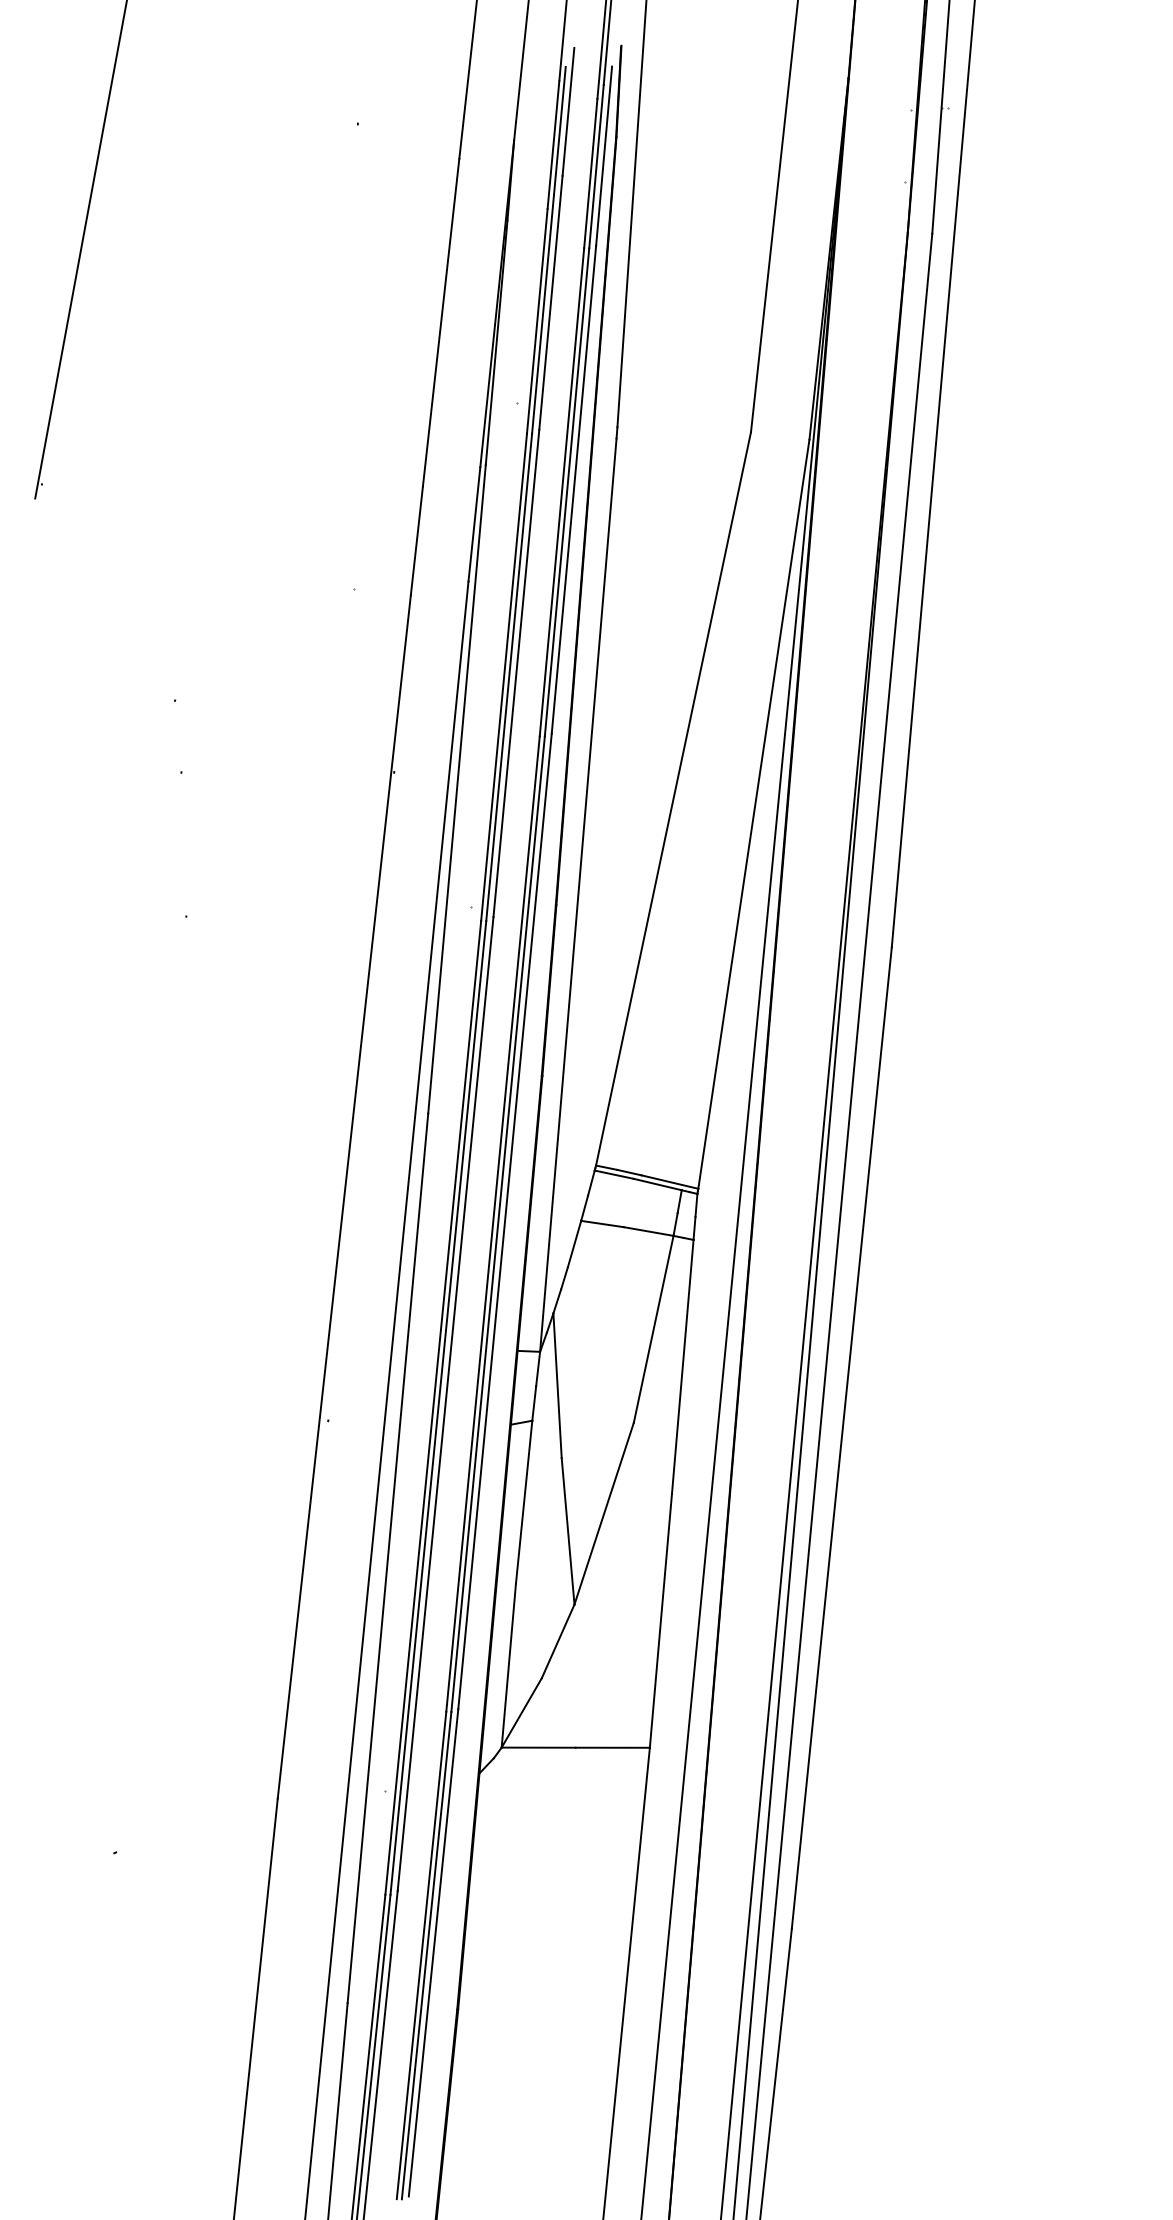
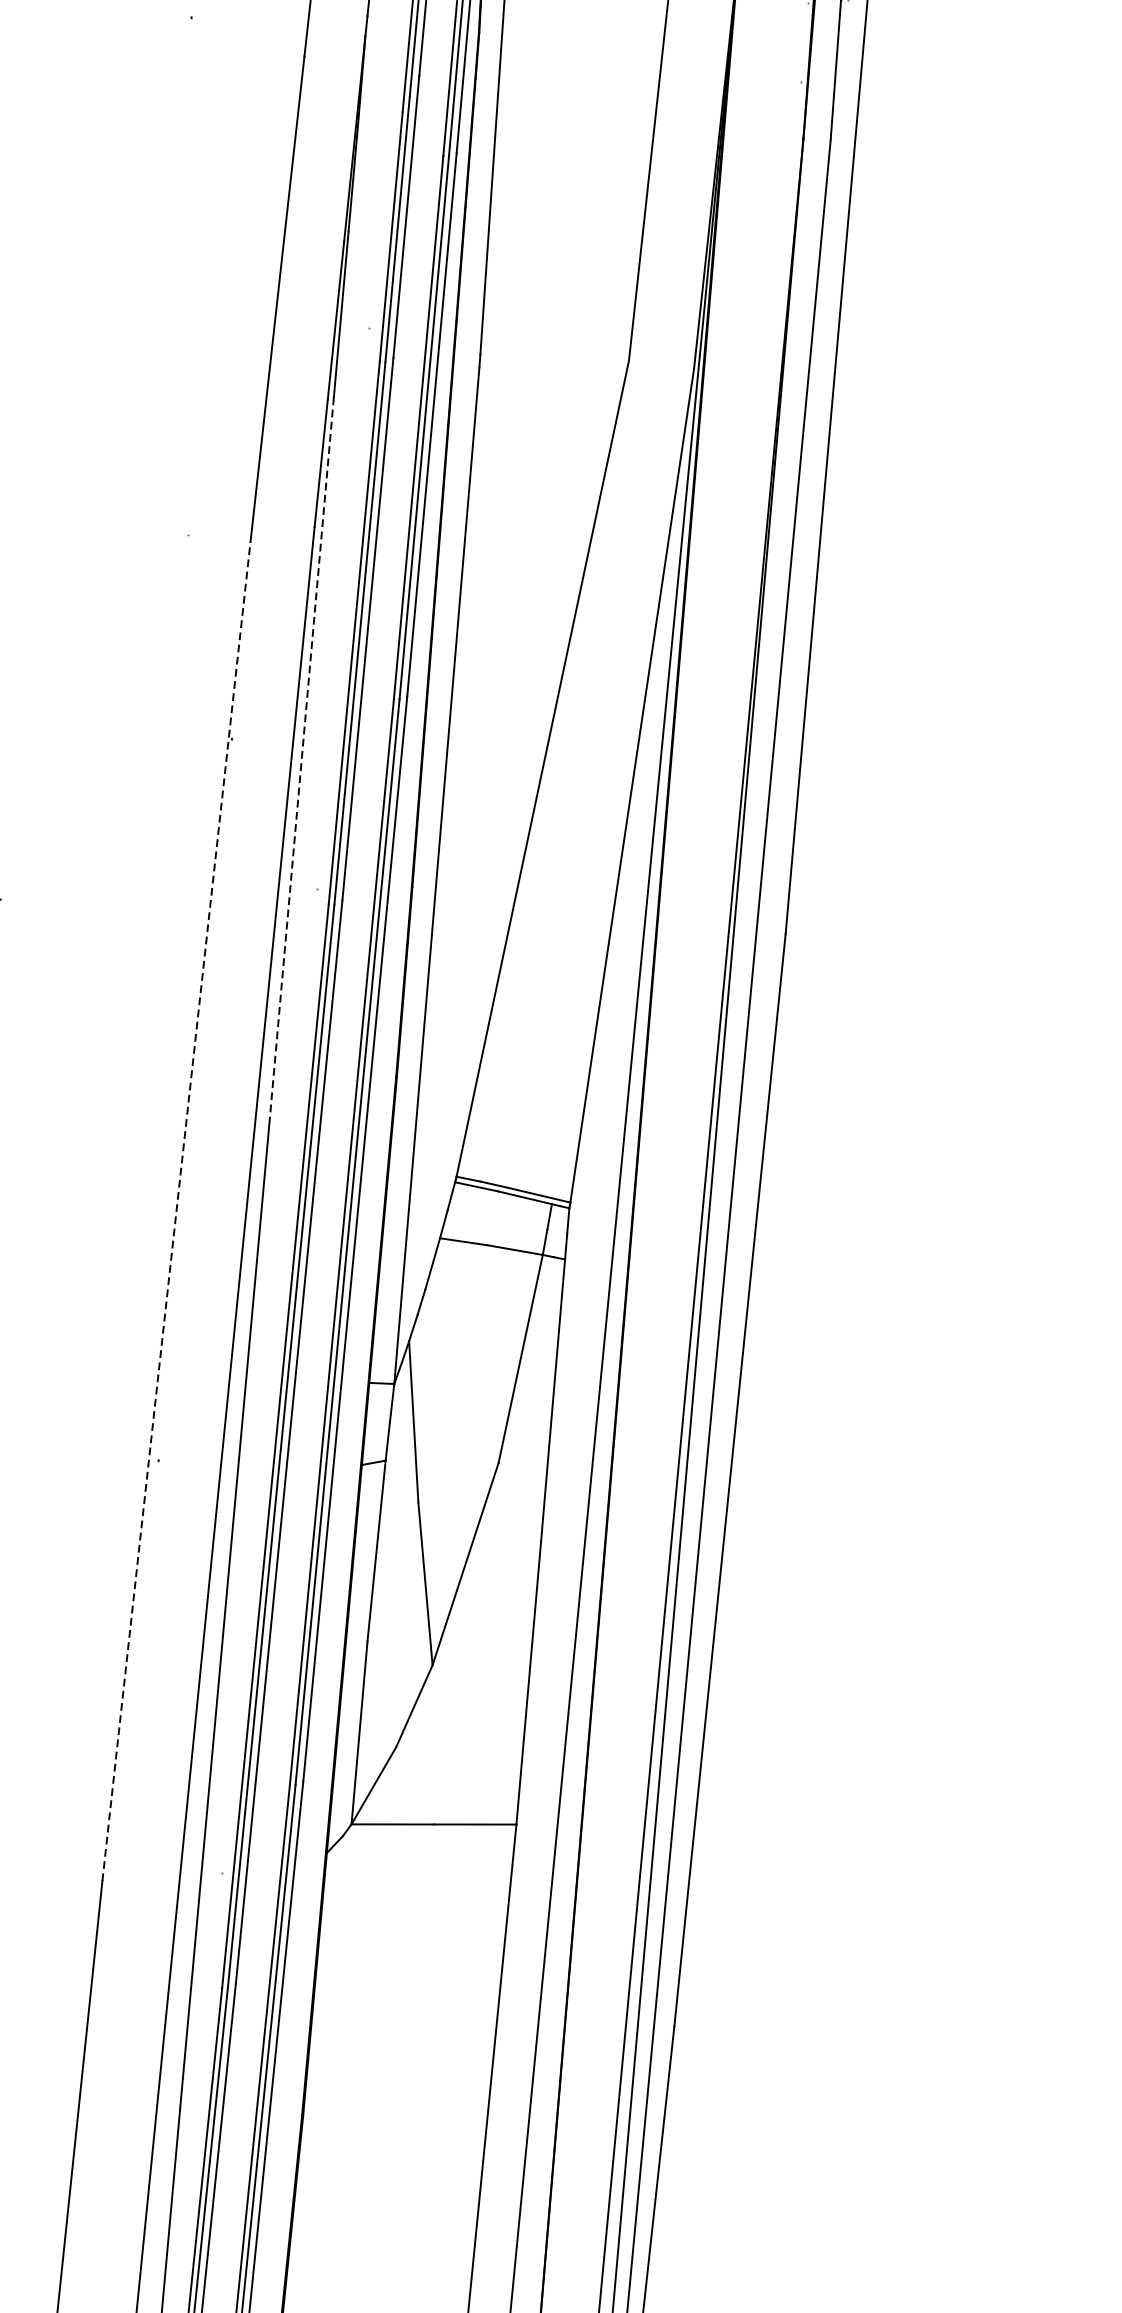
line: (456, 789) -> (301, 758), solid -> dashed
line: (344, 1196) -> (176, 1211), solid -> dashed

